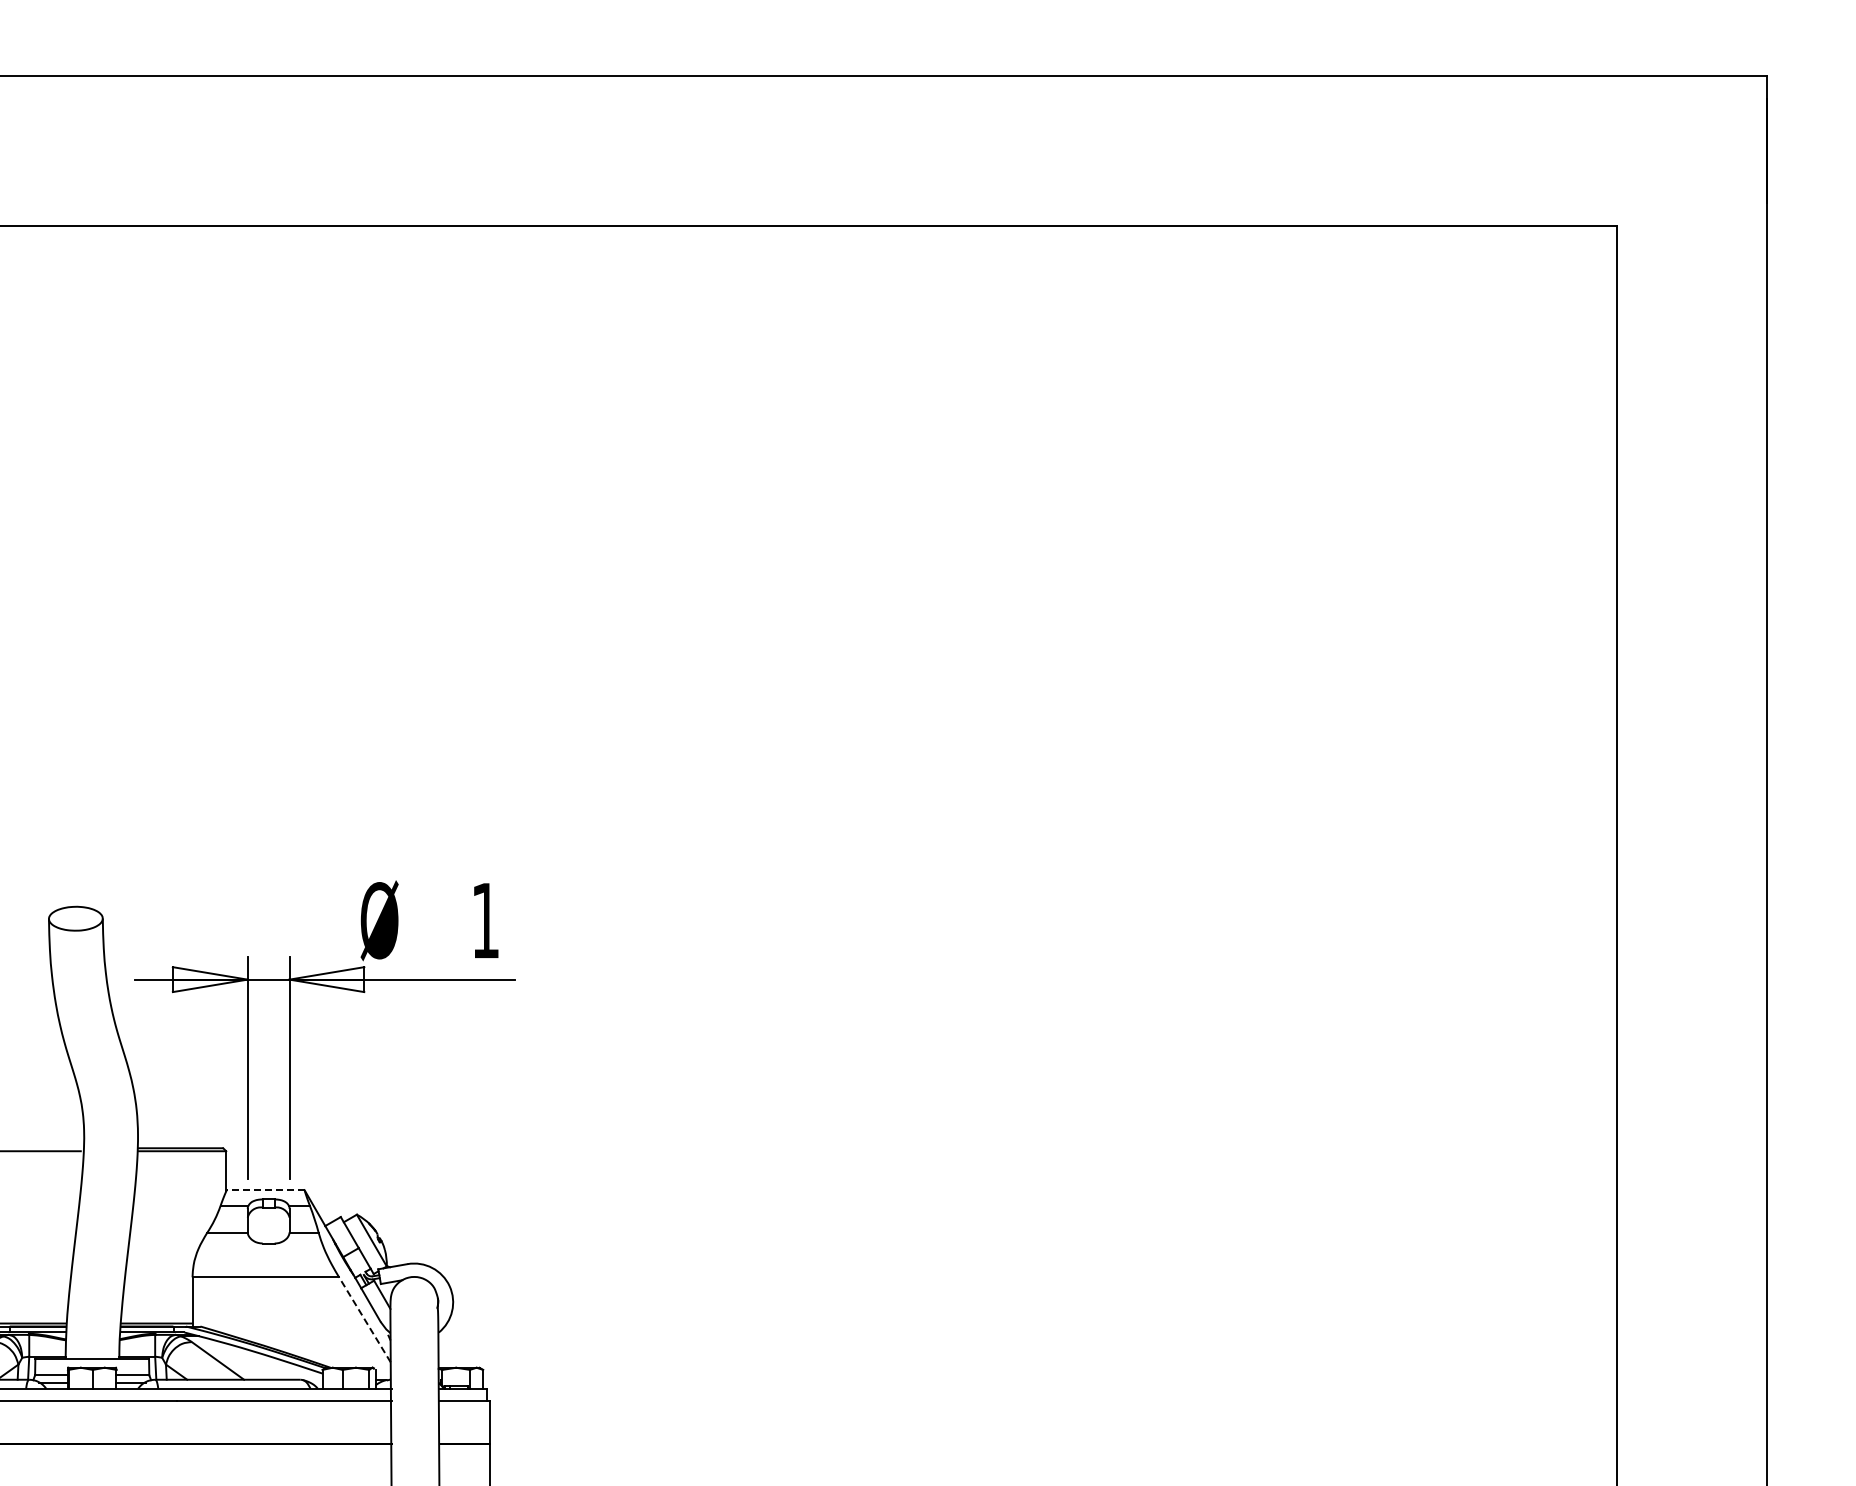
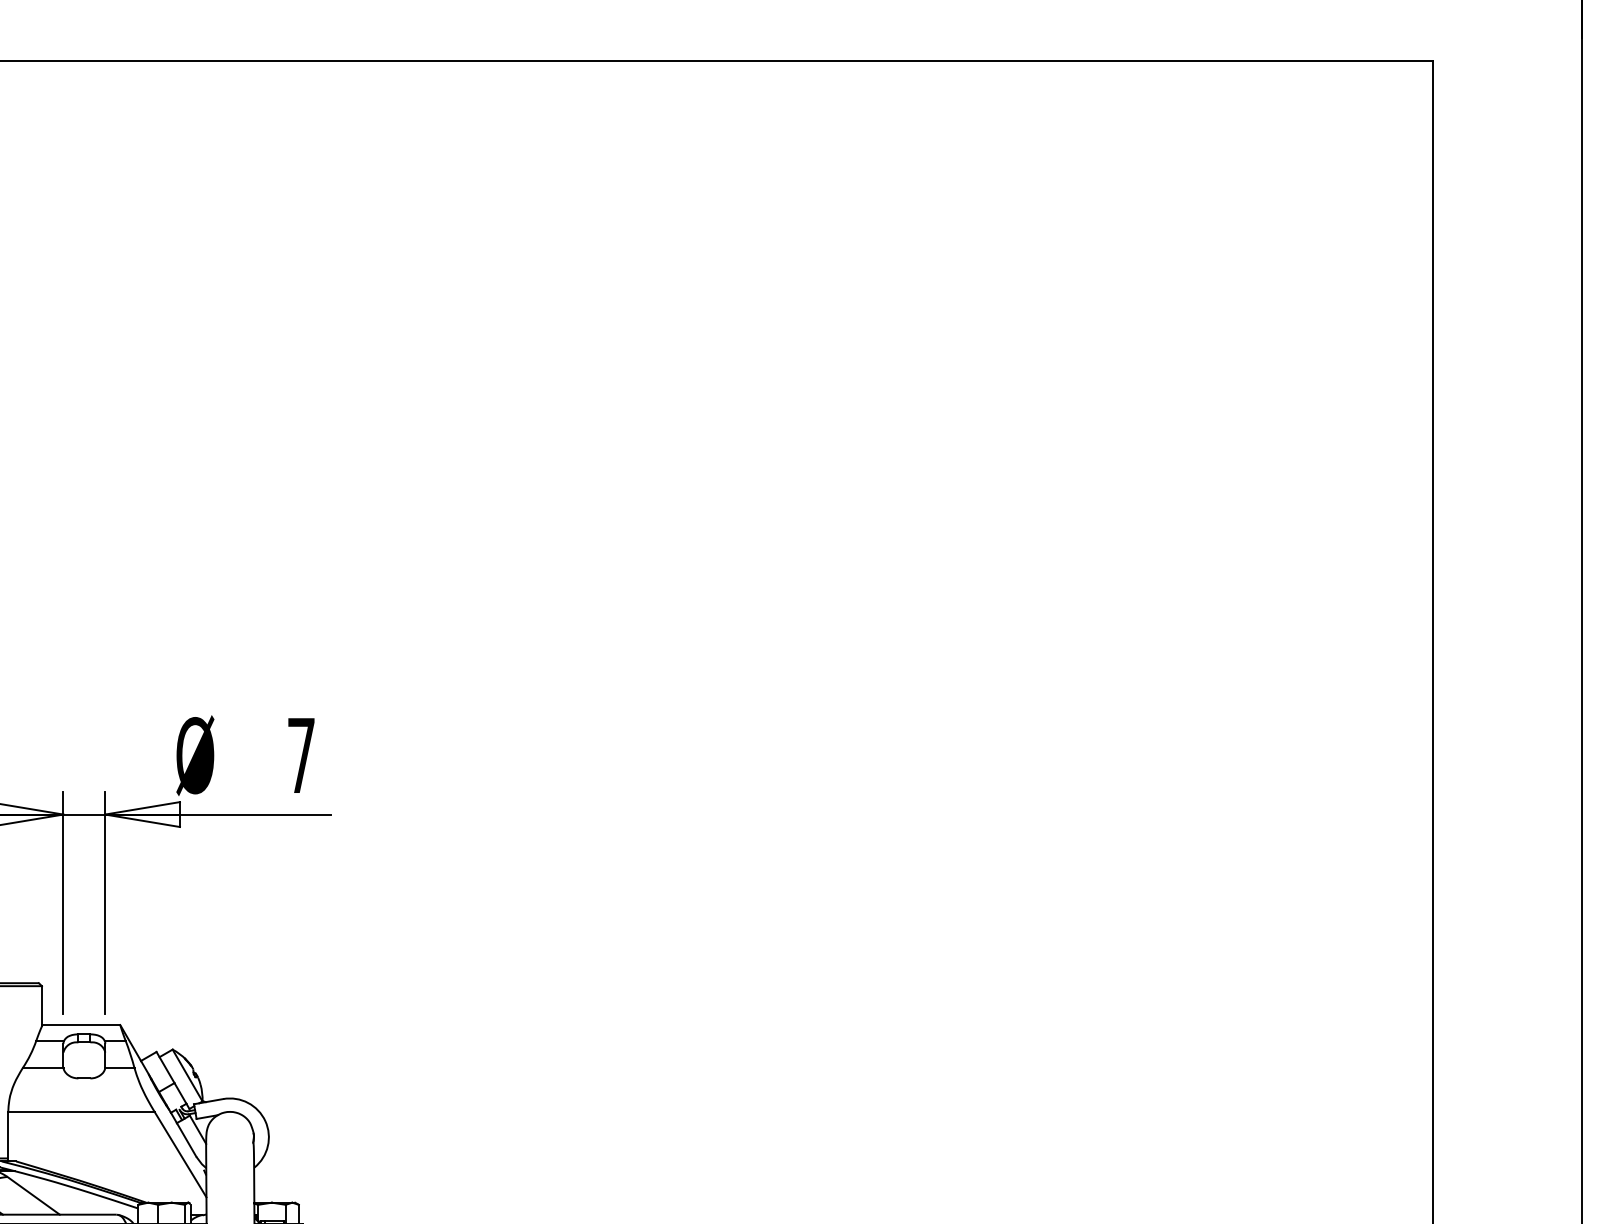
text: (485, 920) -> (301, 755), 1 -> 7
line: (265, 1190) -> (81, 1025), dashed -> solid
line: (364, 1319) -> (180, 1154), dashed -> solid

